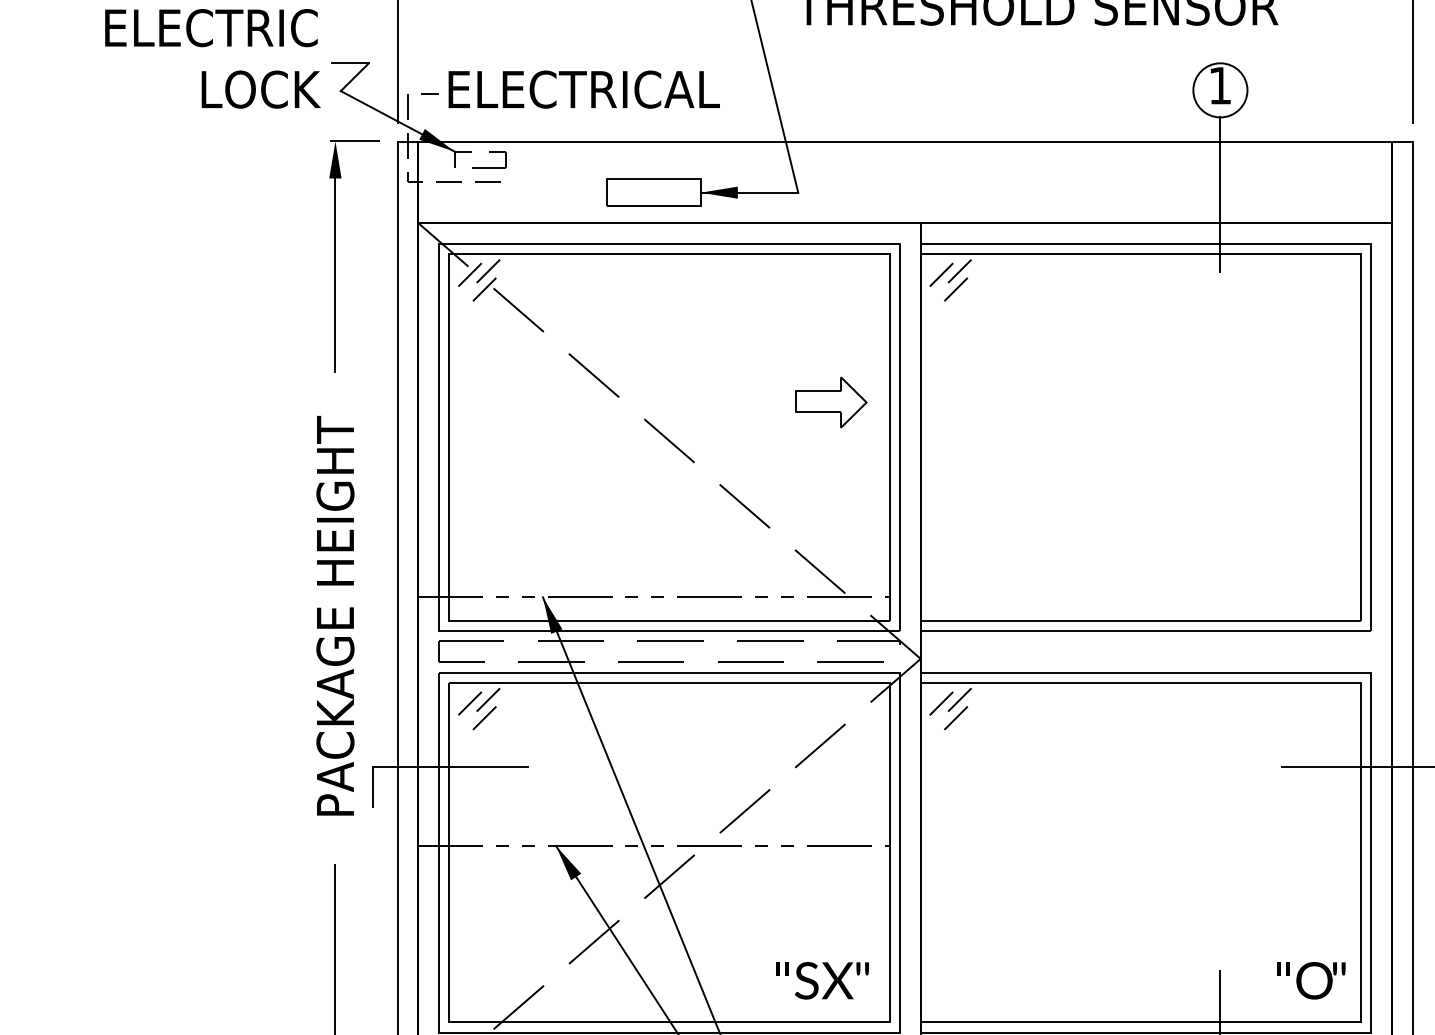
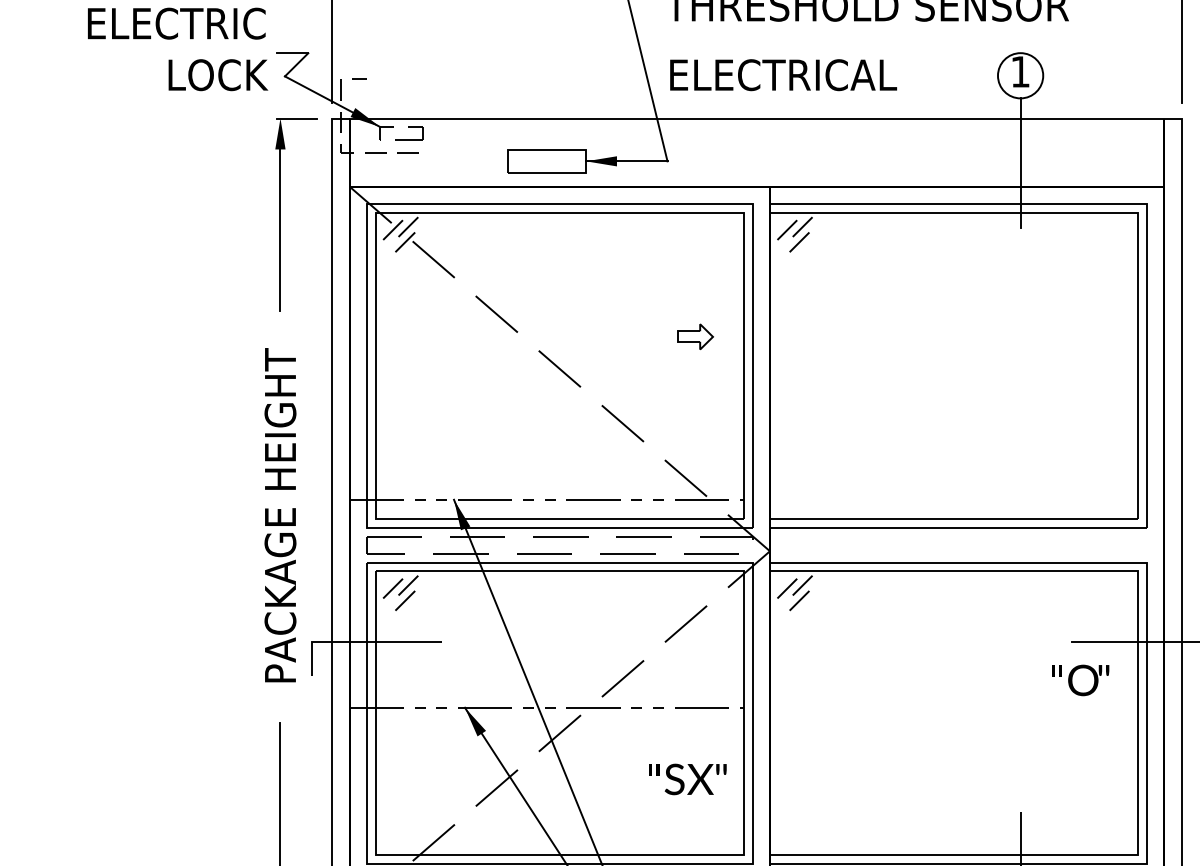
text: (584, 90) -> (783, 75), moved
part: (831, 402) -> (695, 336), size x0.6
text: (822, 980) -> (687, 779), moved
text: (1311, 980) -> (1080, 680), moved

